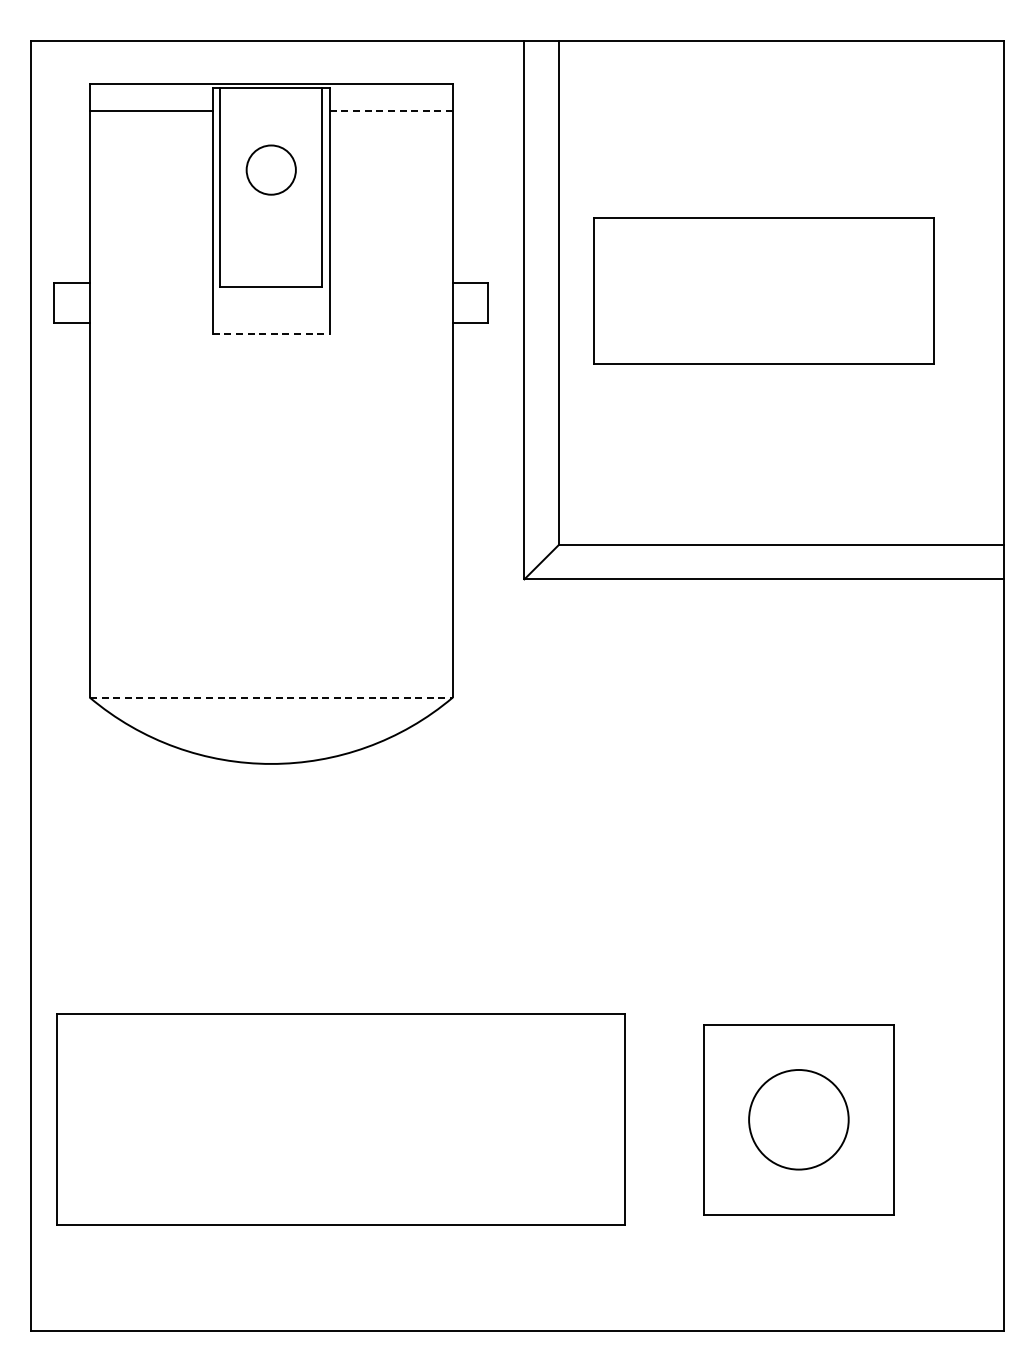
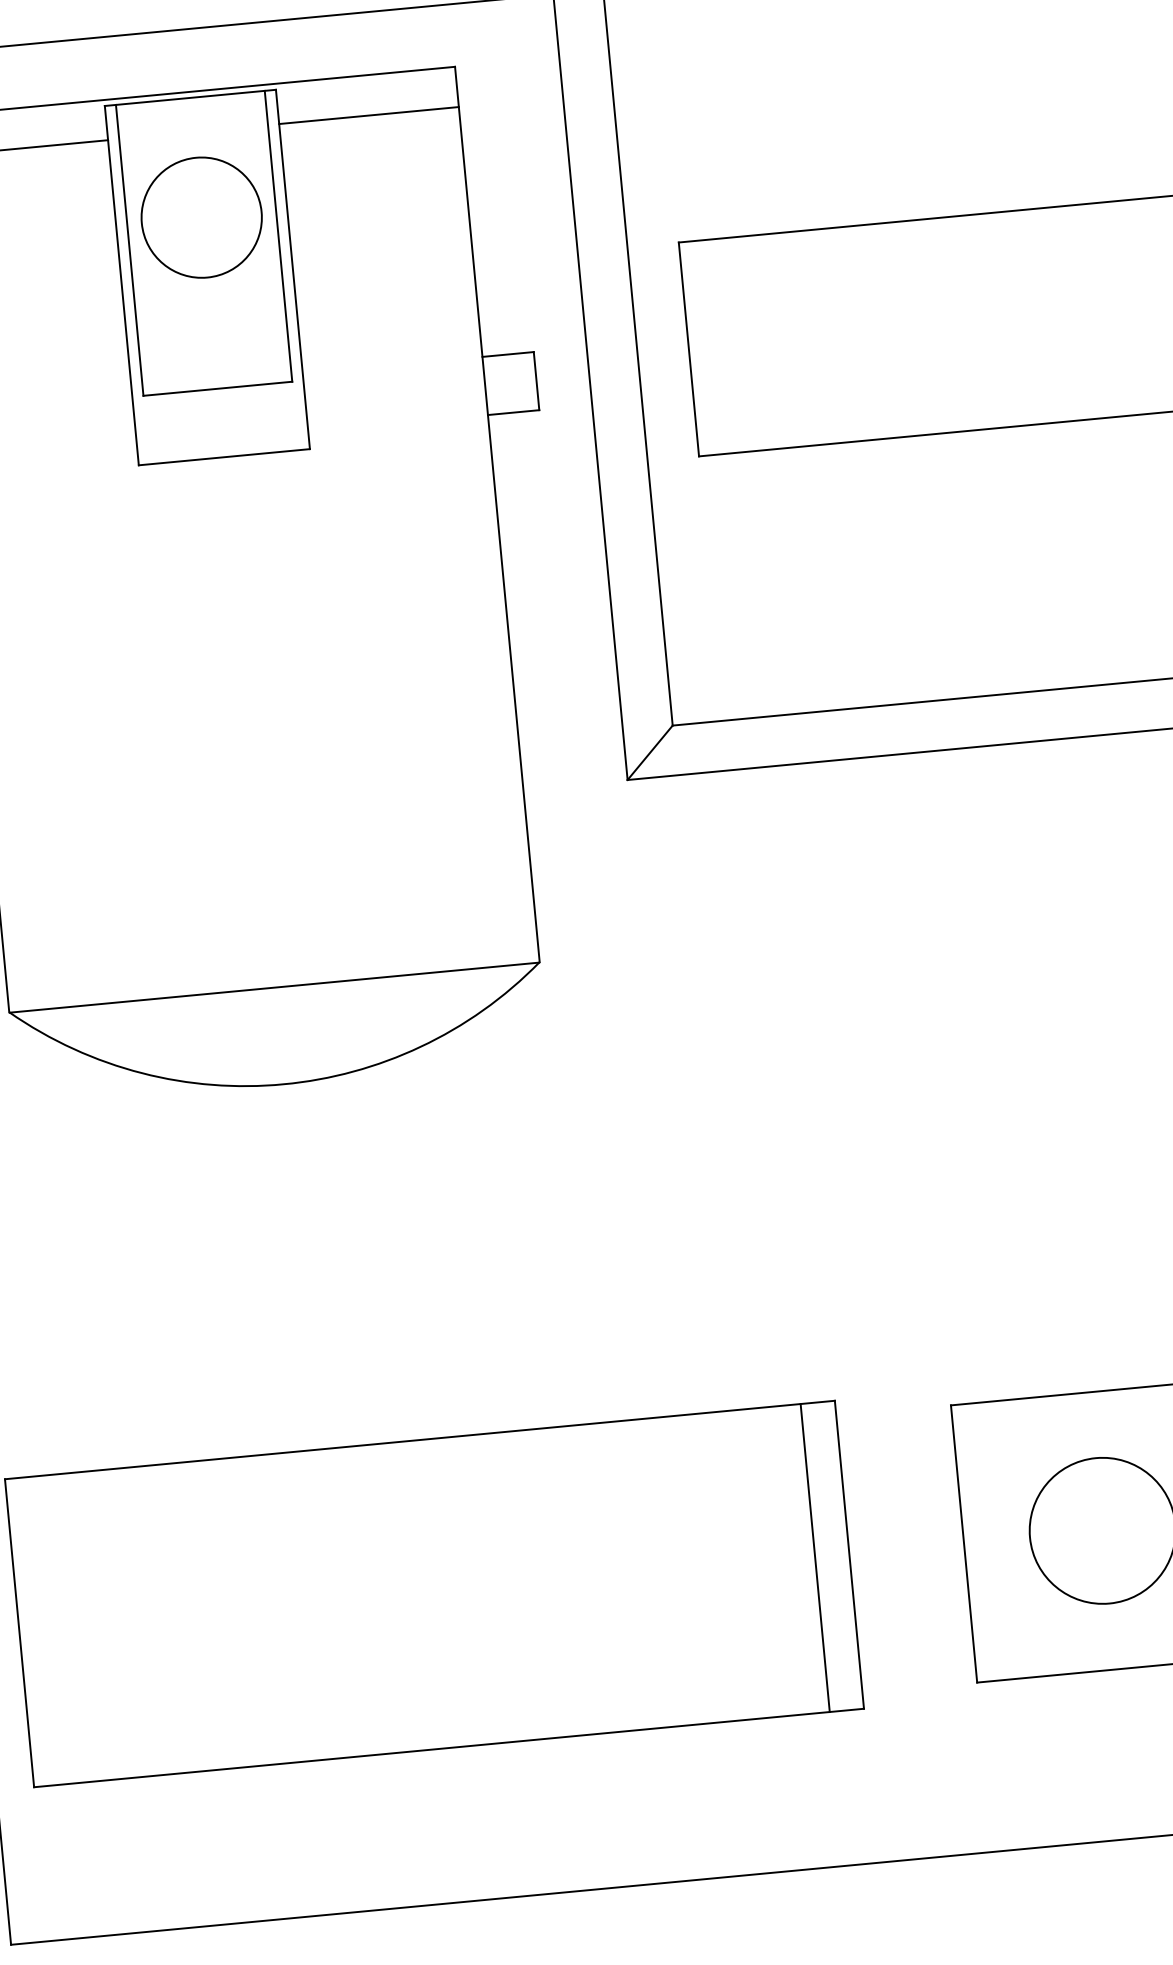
line: (391, 111) -> (369, 115), dashed -> solid
circle: (271, 170) -> (202, 218), size x1.67
line: (271, 334) -> (224, 457), dashed -> solid
line: (271, 697) -> (274, 987), dashed -> solid
line: (601, 1119) -> (814, 1557), added

